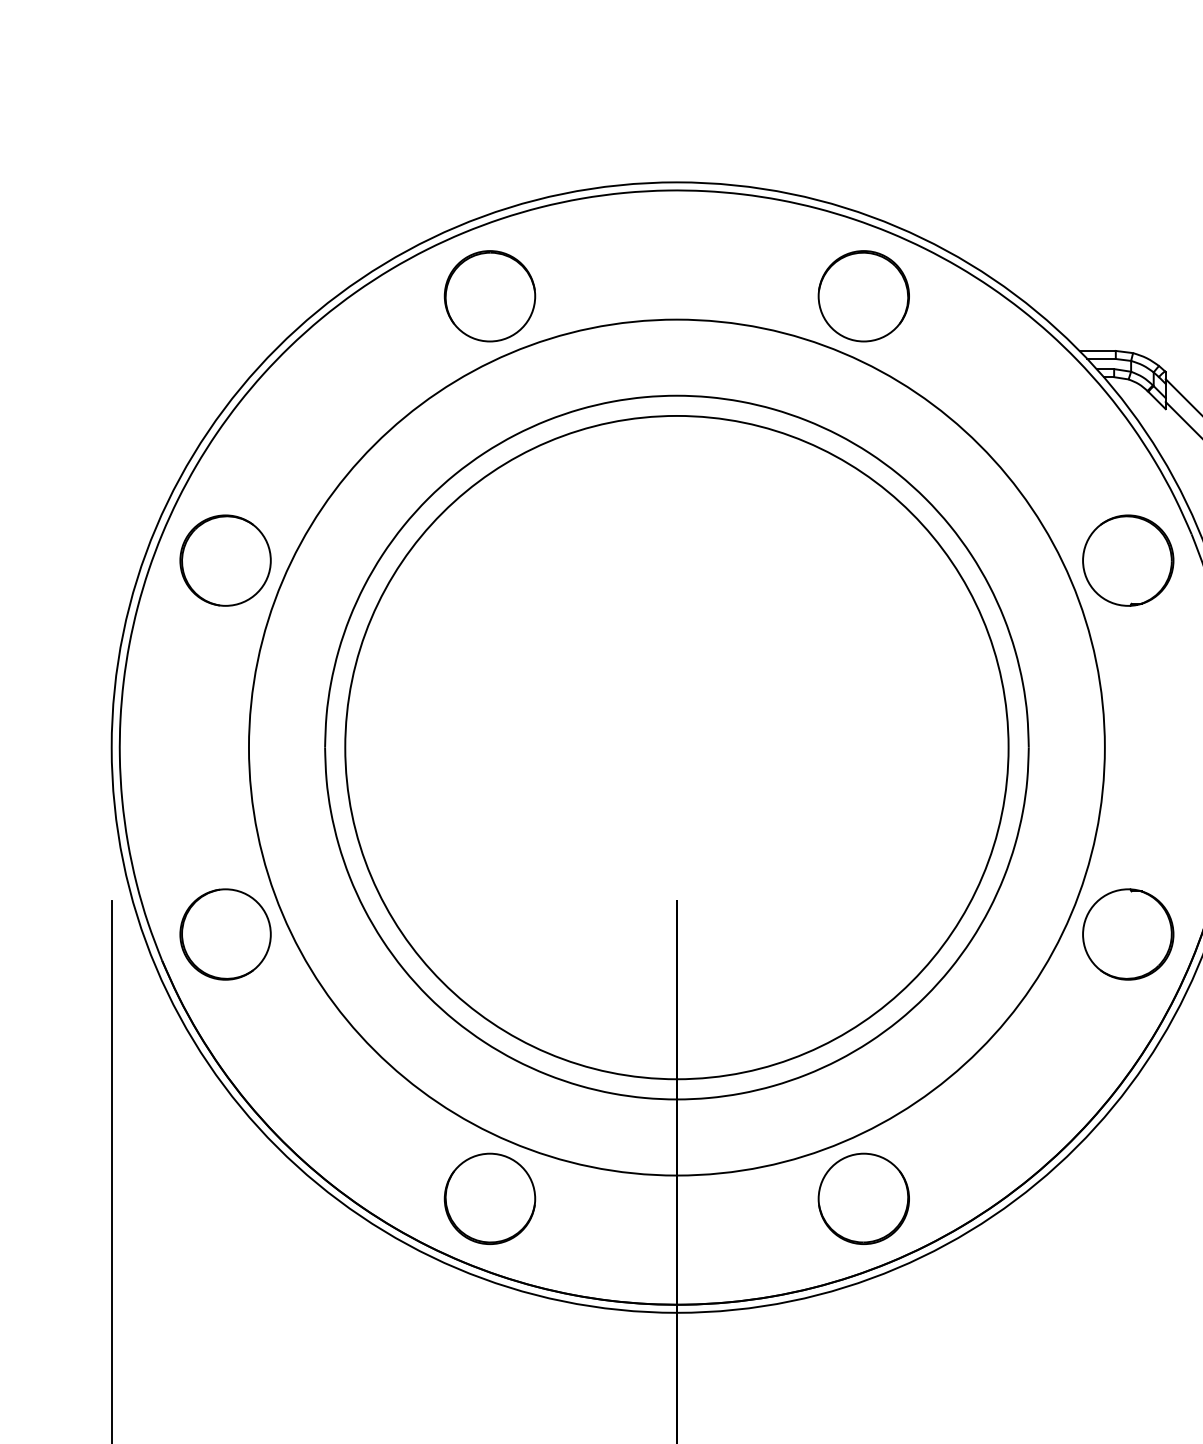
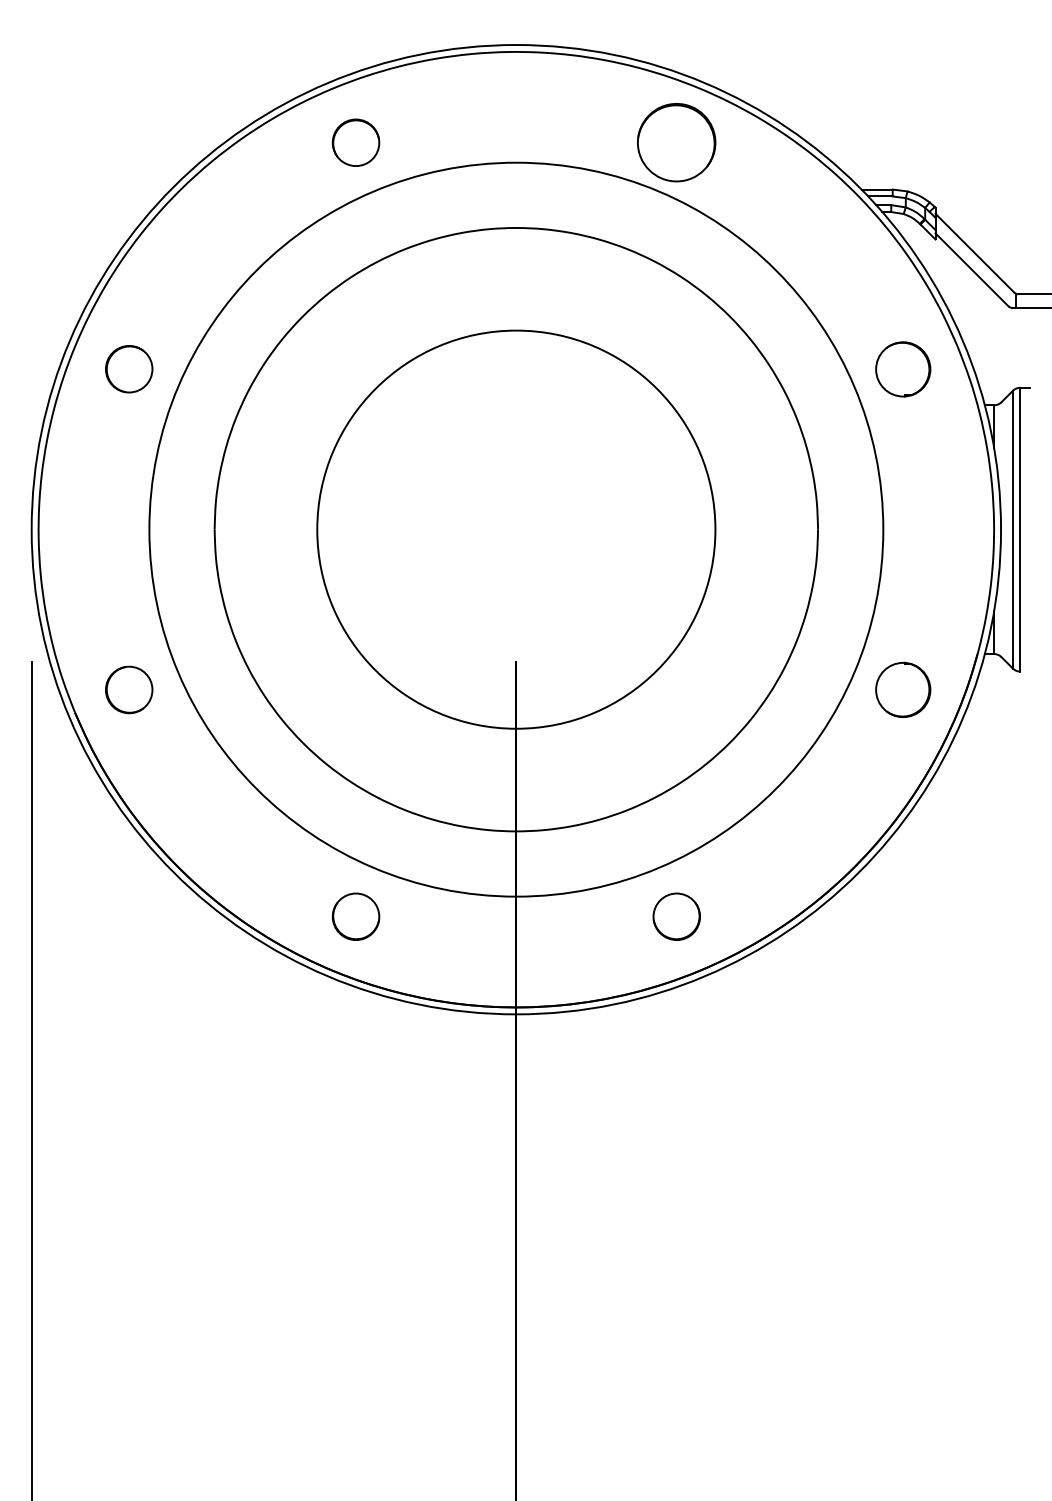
circle: (489, 296) -> (355, 142), size x0.6
part: (224, 559) -> (128, 368), size x0.6
part: (1127, 560) -> (902, 369), size x0.7
circle: (675, 747) -> (515, 529), size x0.7
part: (224, 933) -> (128, 689), size x0.6
circle: (1127, 933) -> (902, 689), size x0.7
part: (489, 1198) -> (355, 916), size x0.6
part: (863, 1198) -> (676, 916), size x0.6

